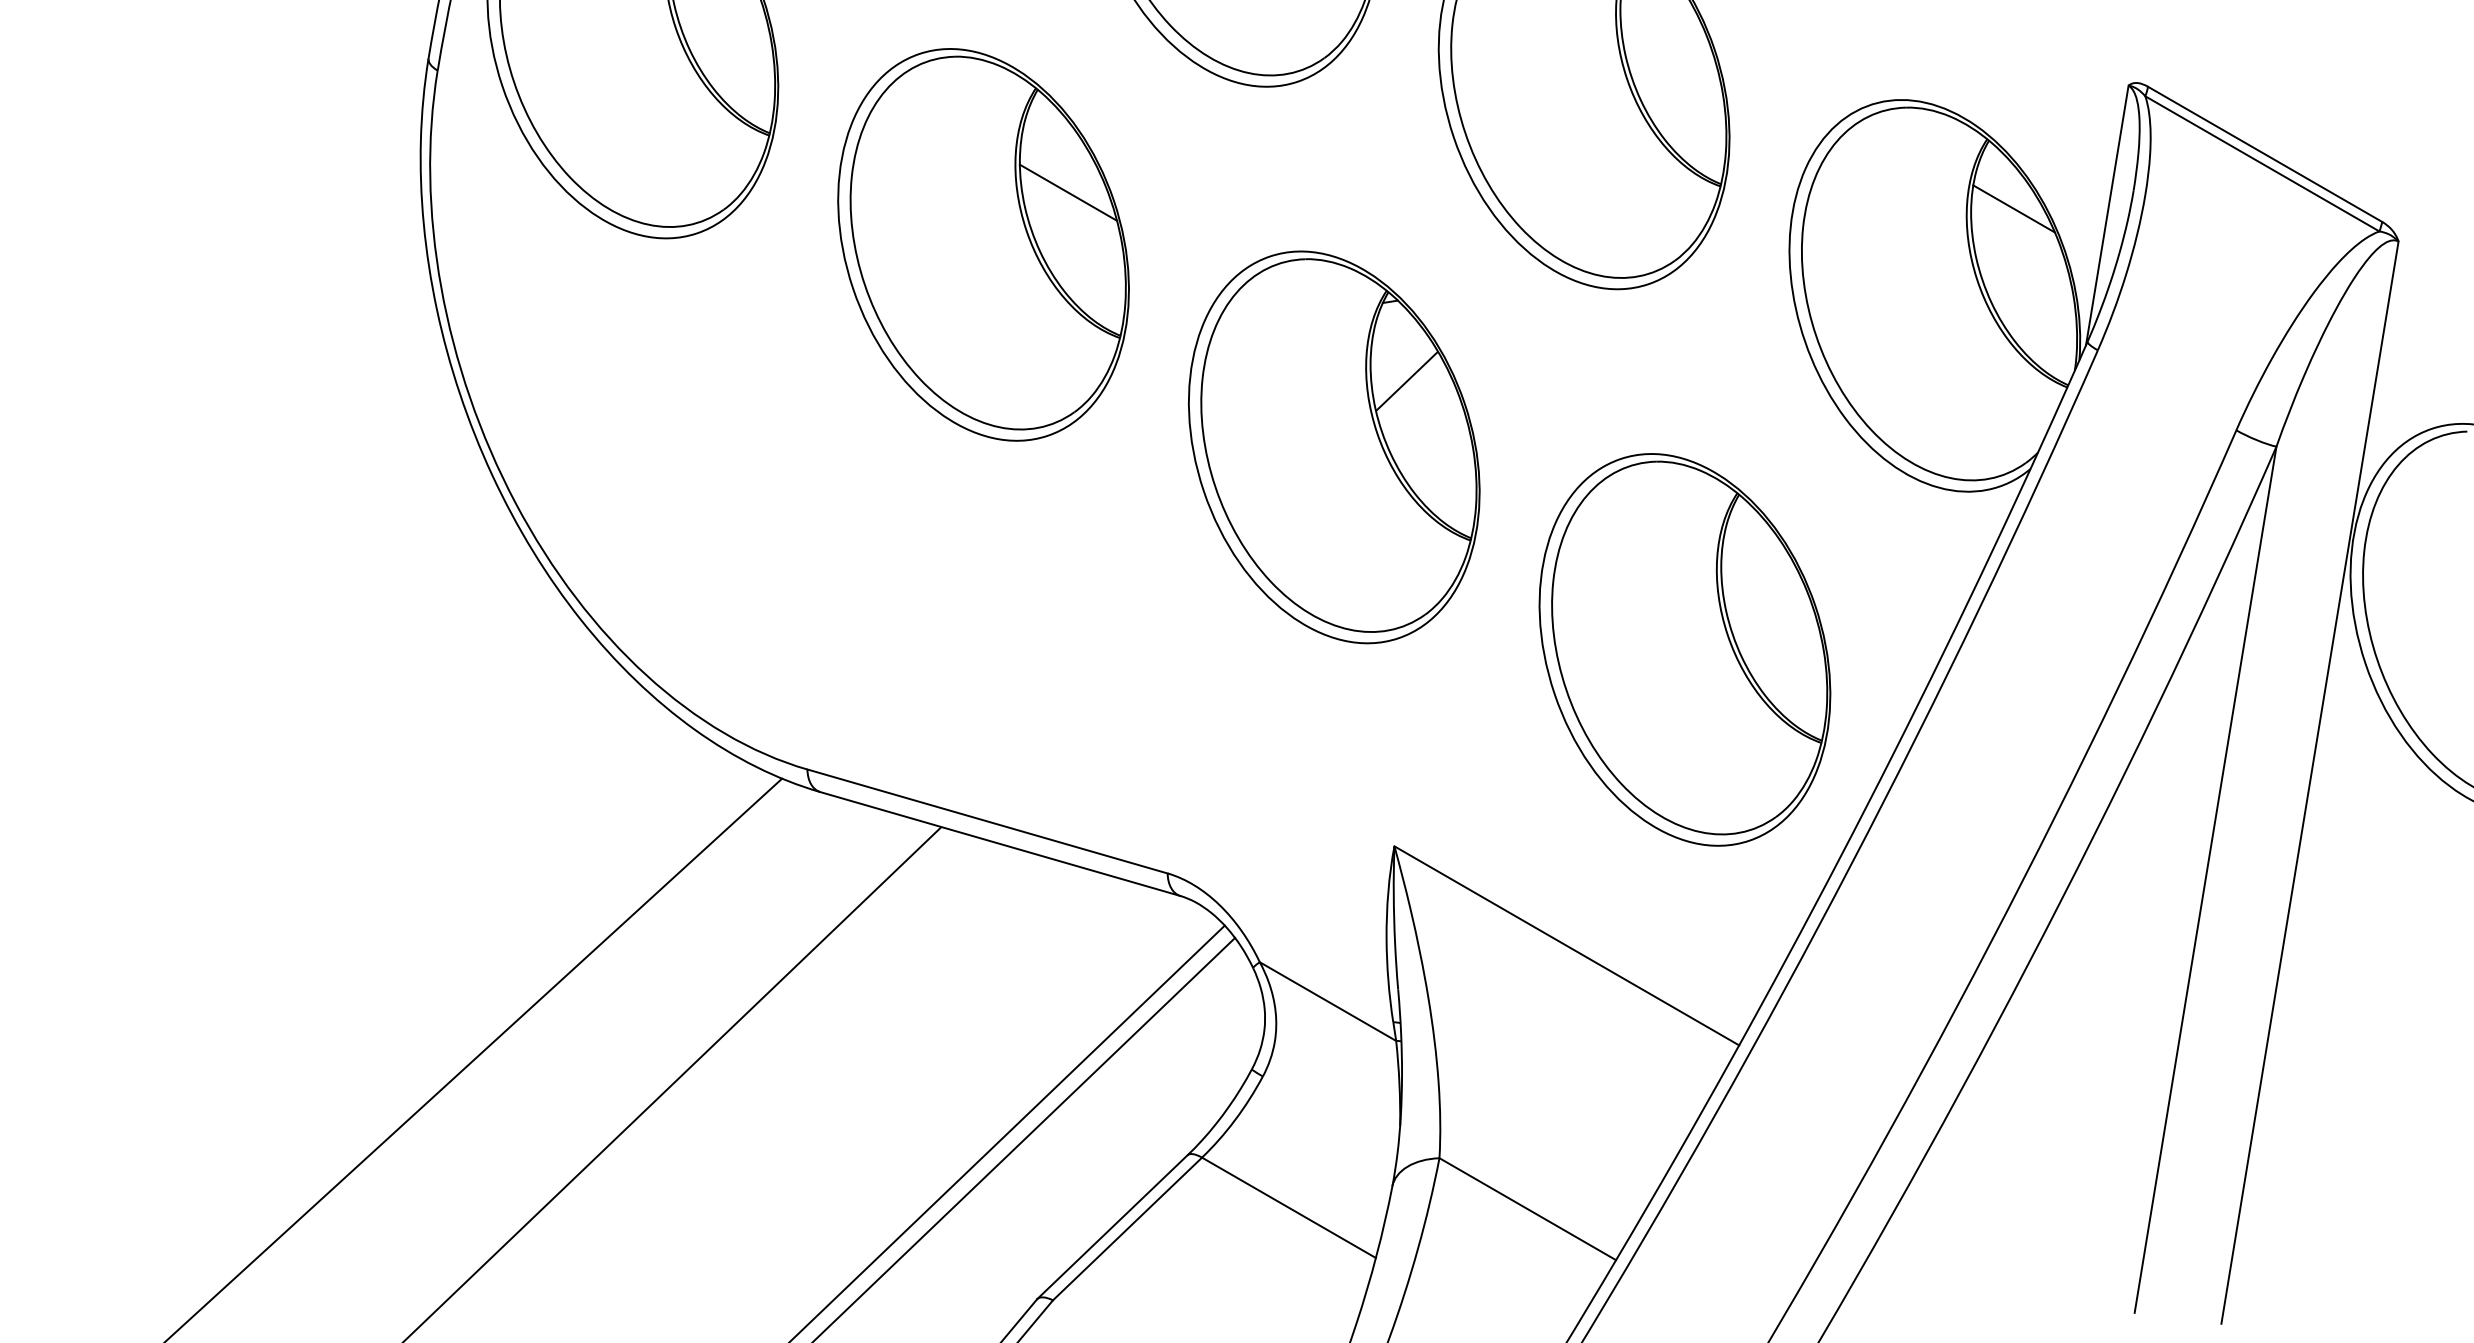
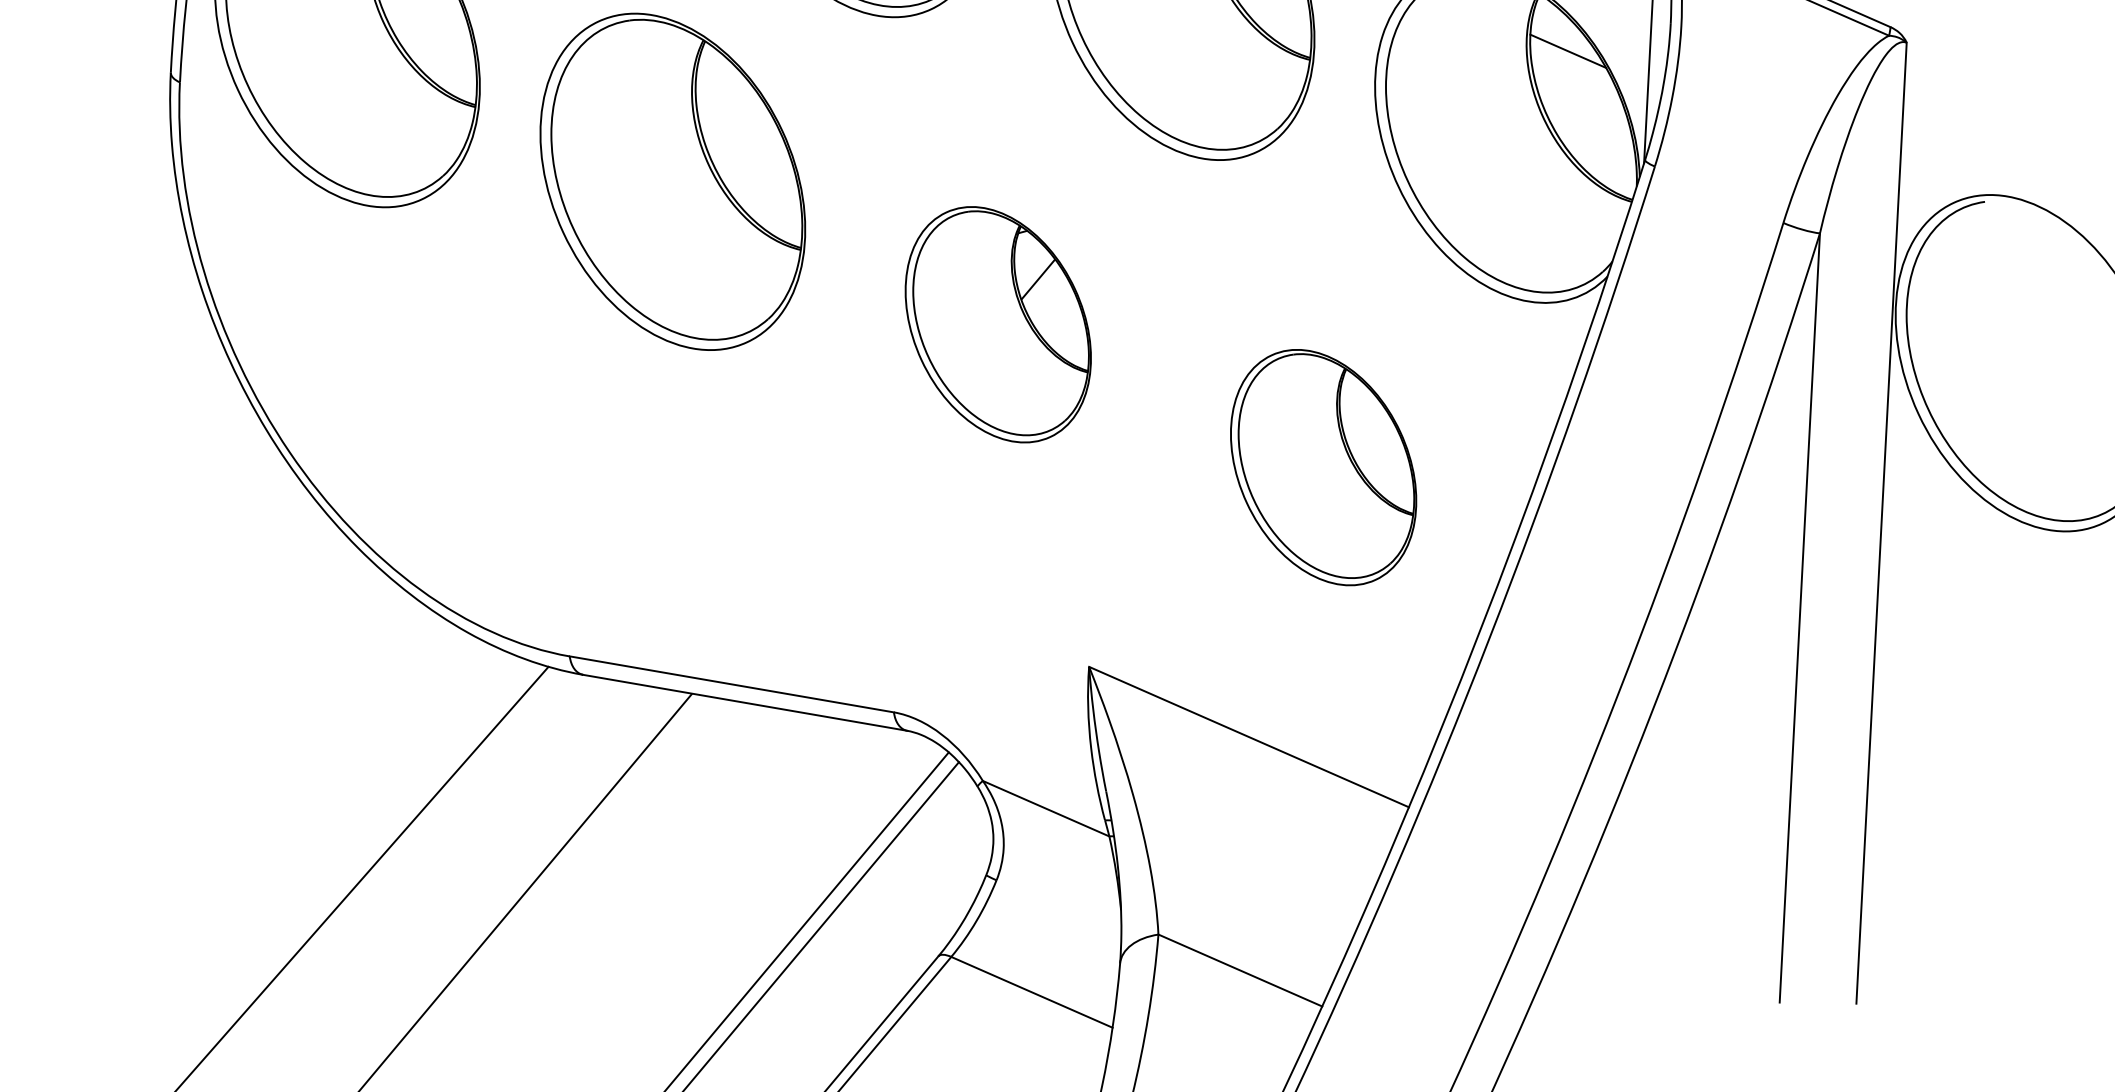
line: (1068, 192) -> (741, 128), removed
part: (1334, 447) -> (998, 324), size x0.7
part: (1684, 649) -> (1323, 467), size x0.7

